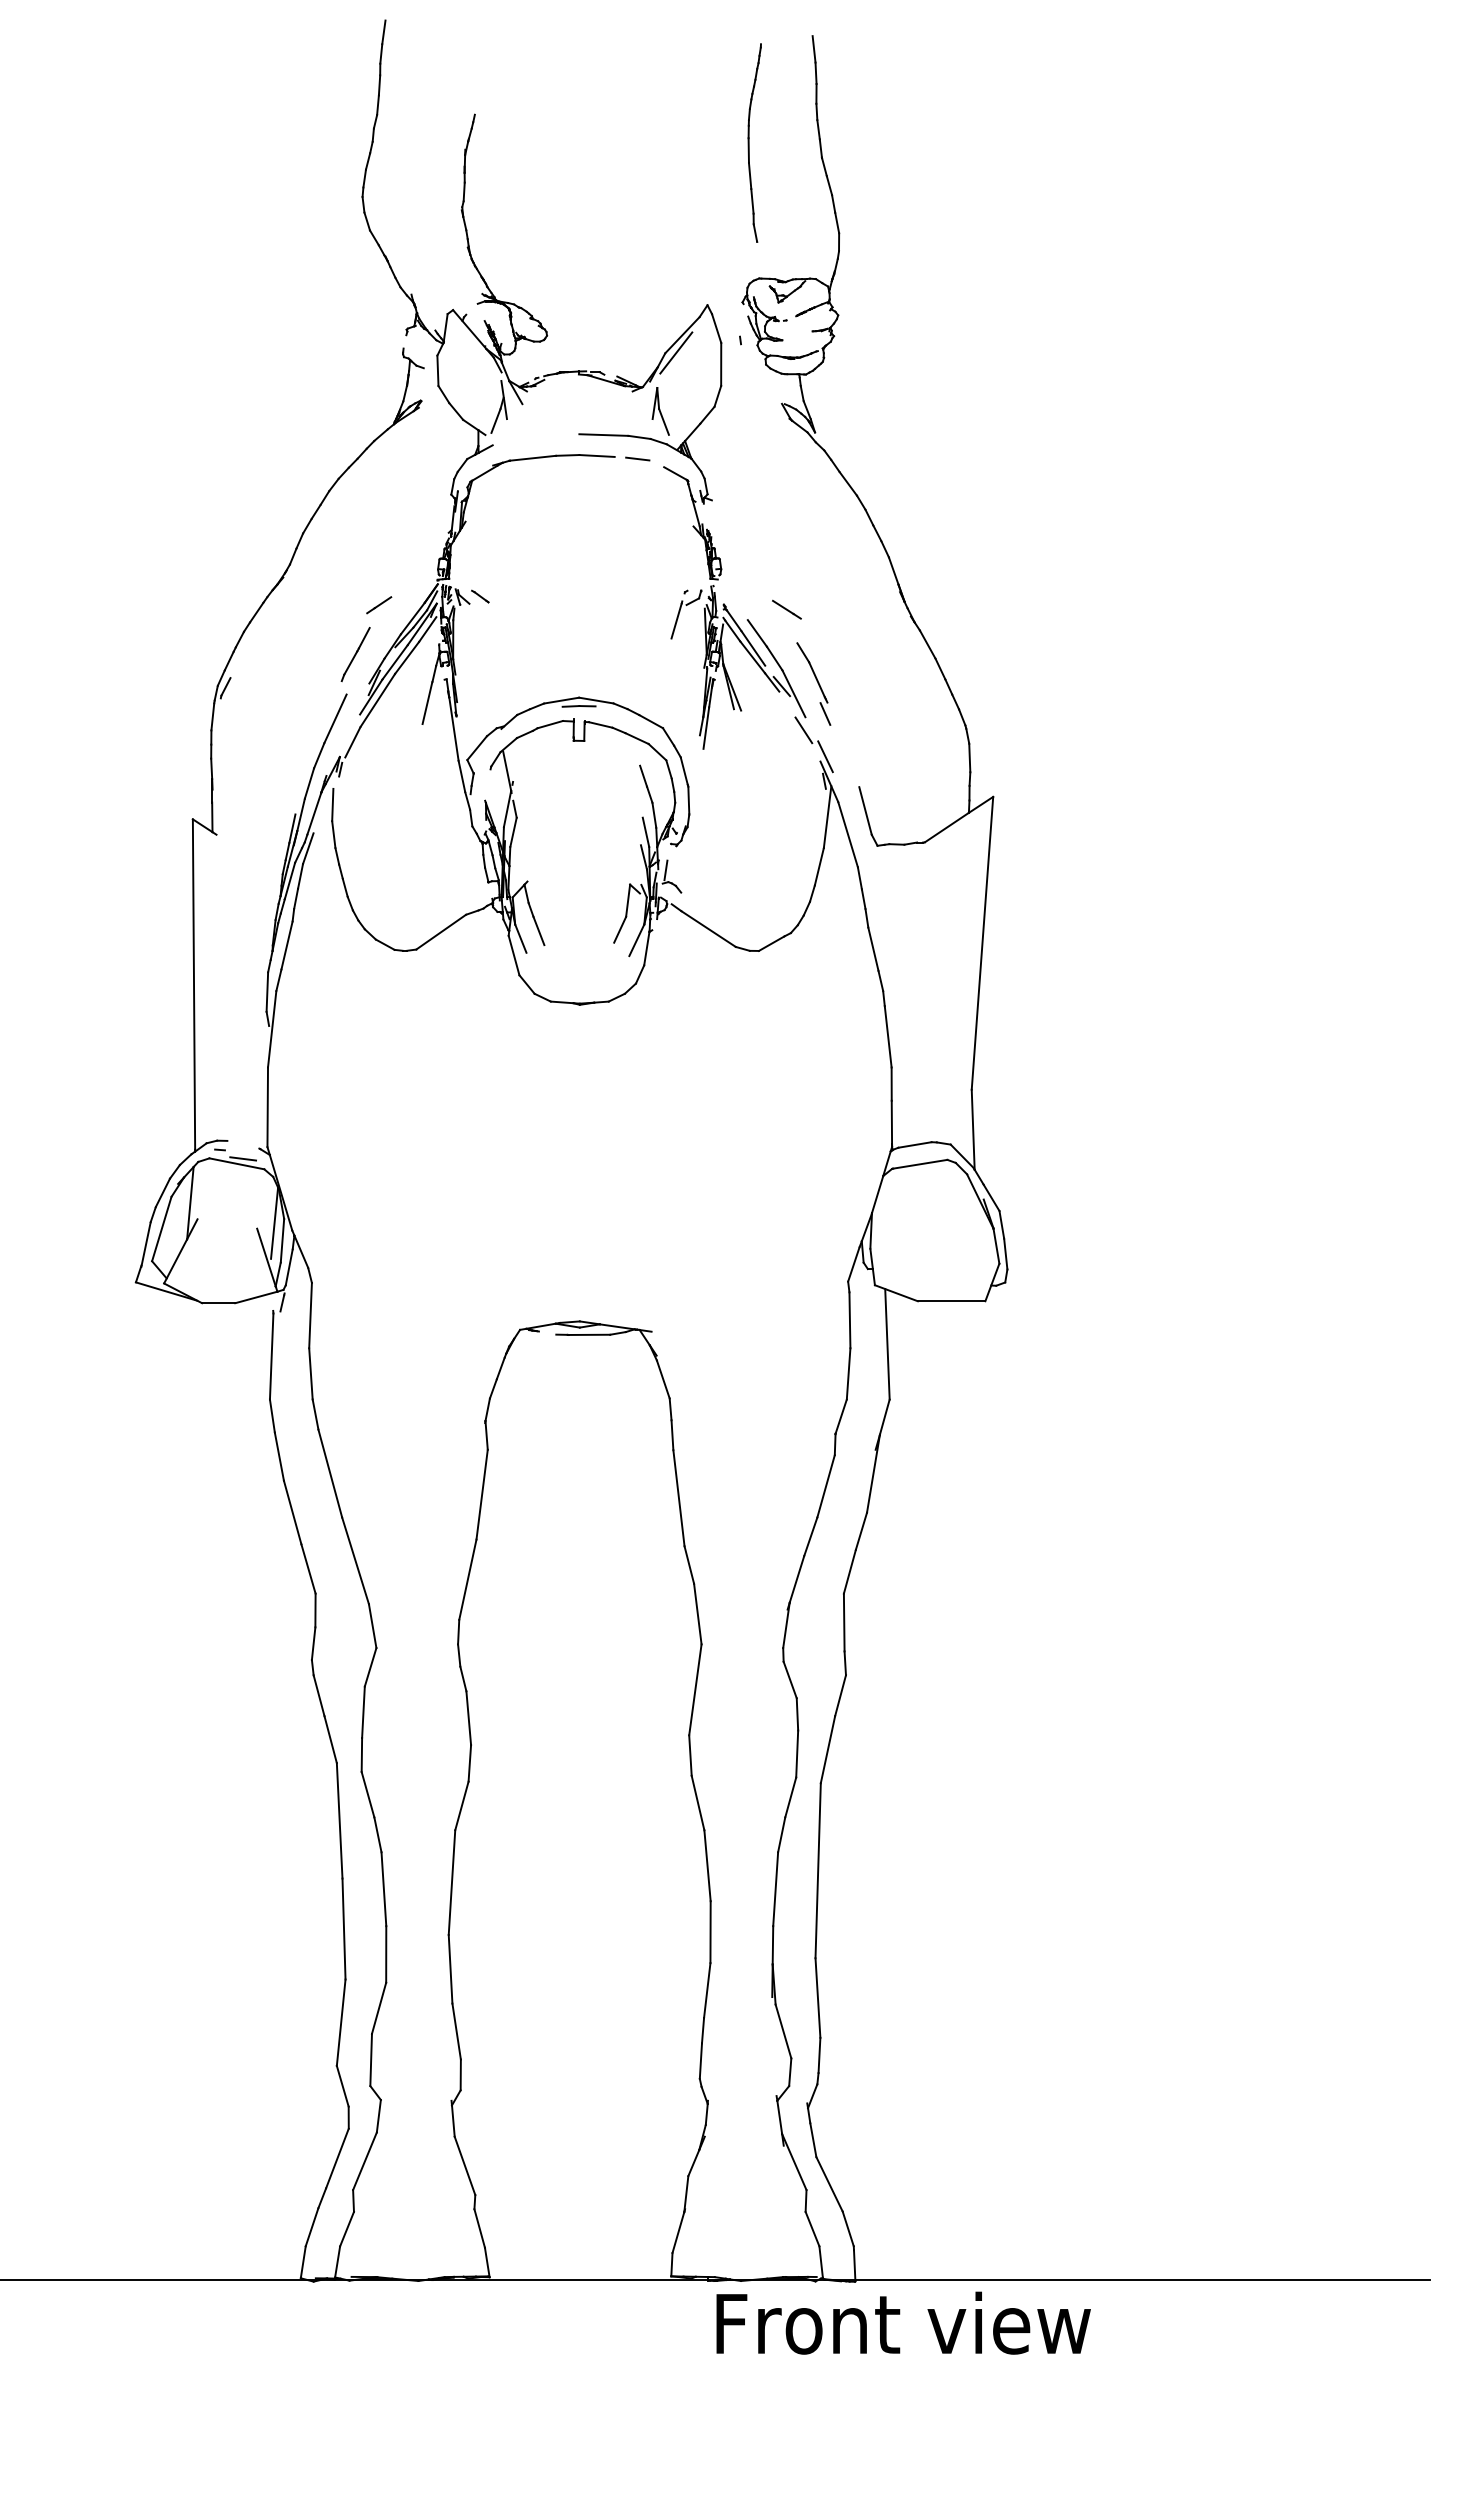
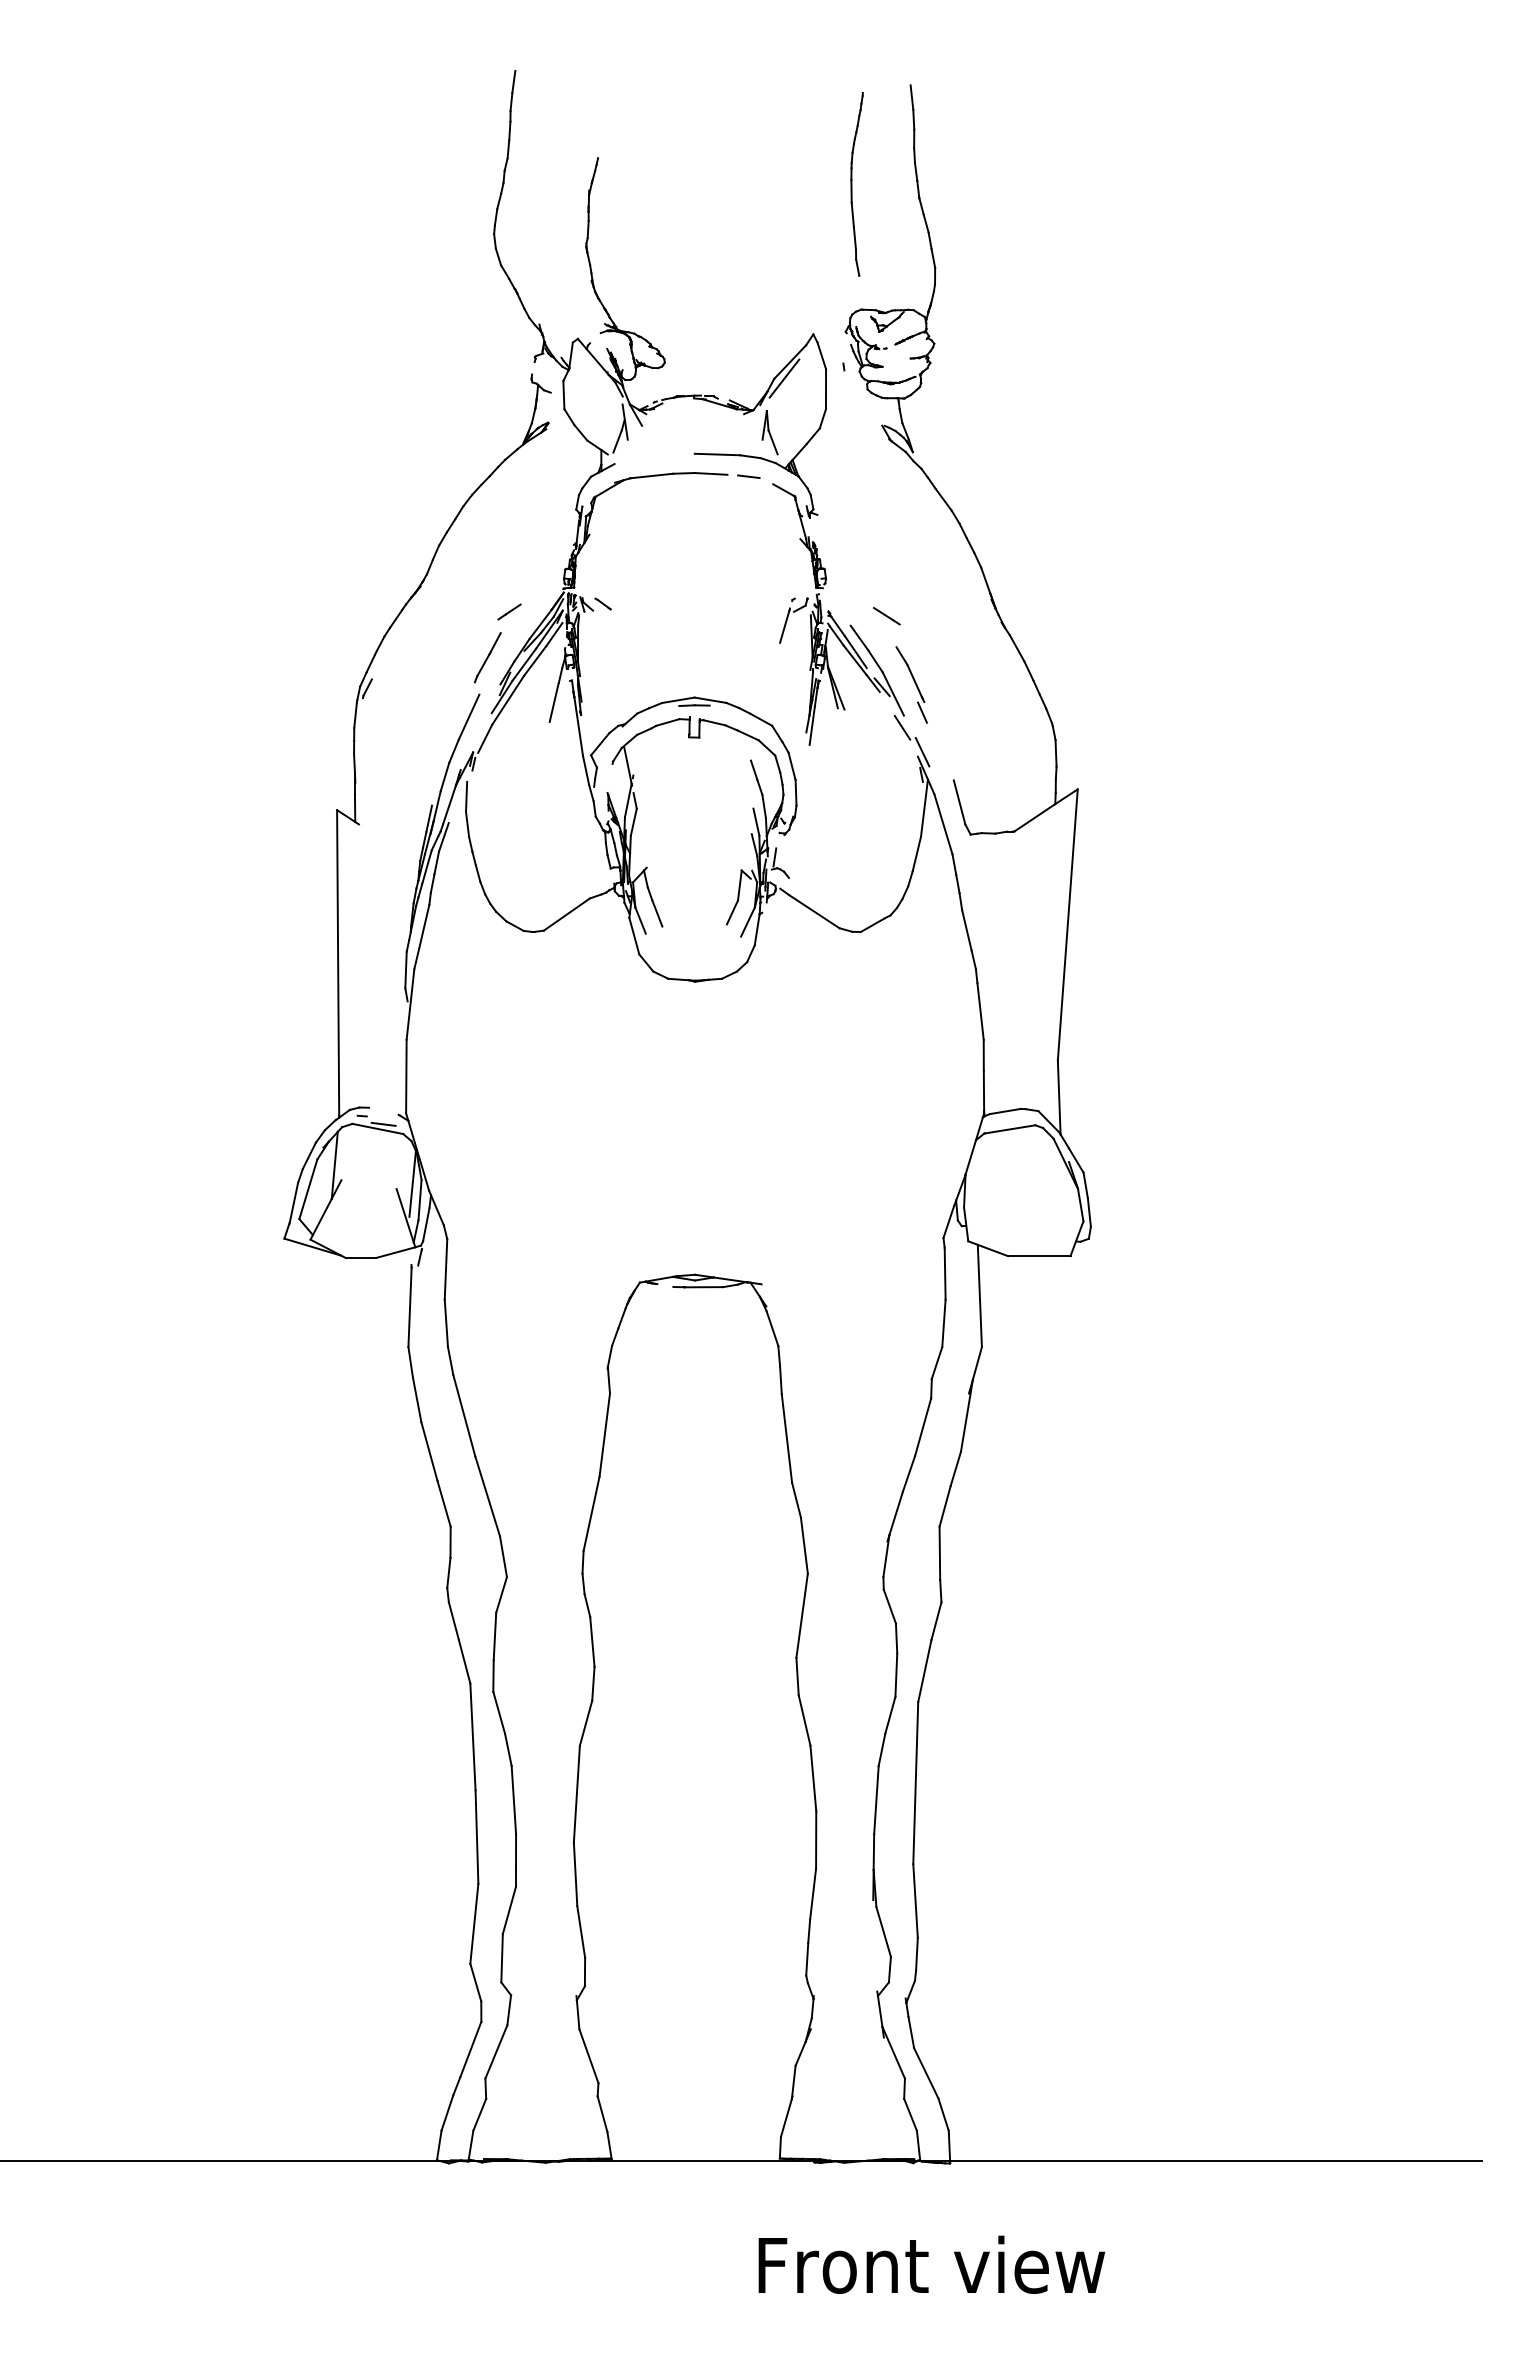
text: (903, 2322) -> (931, 2264), moved

